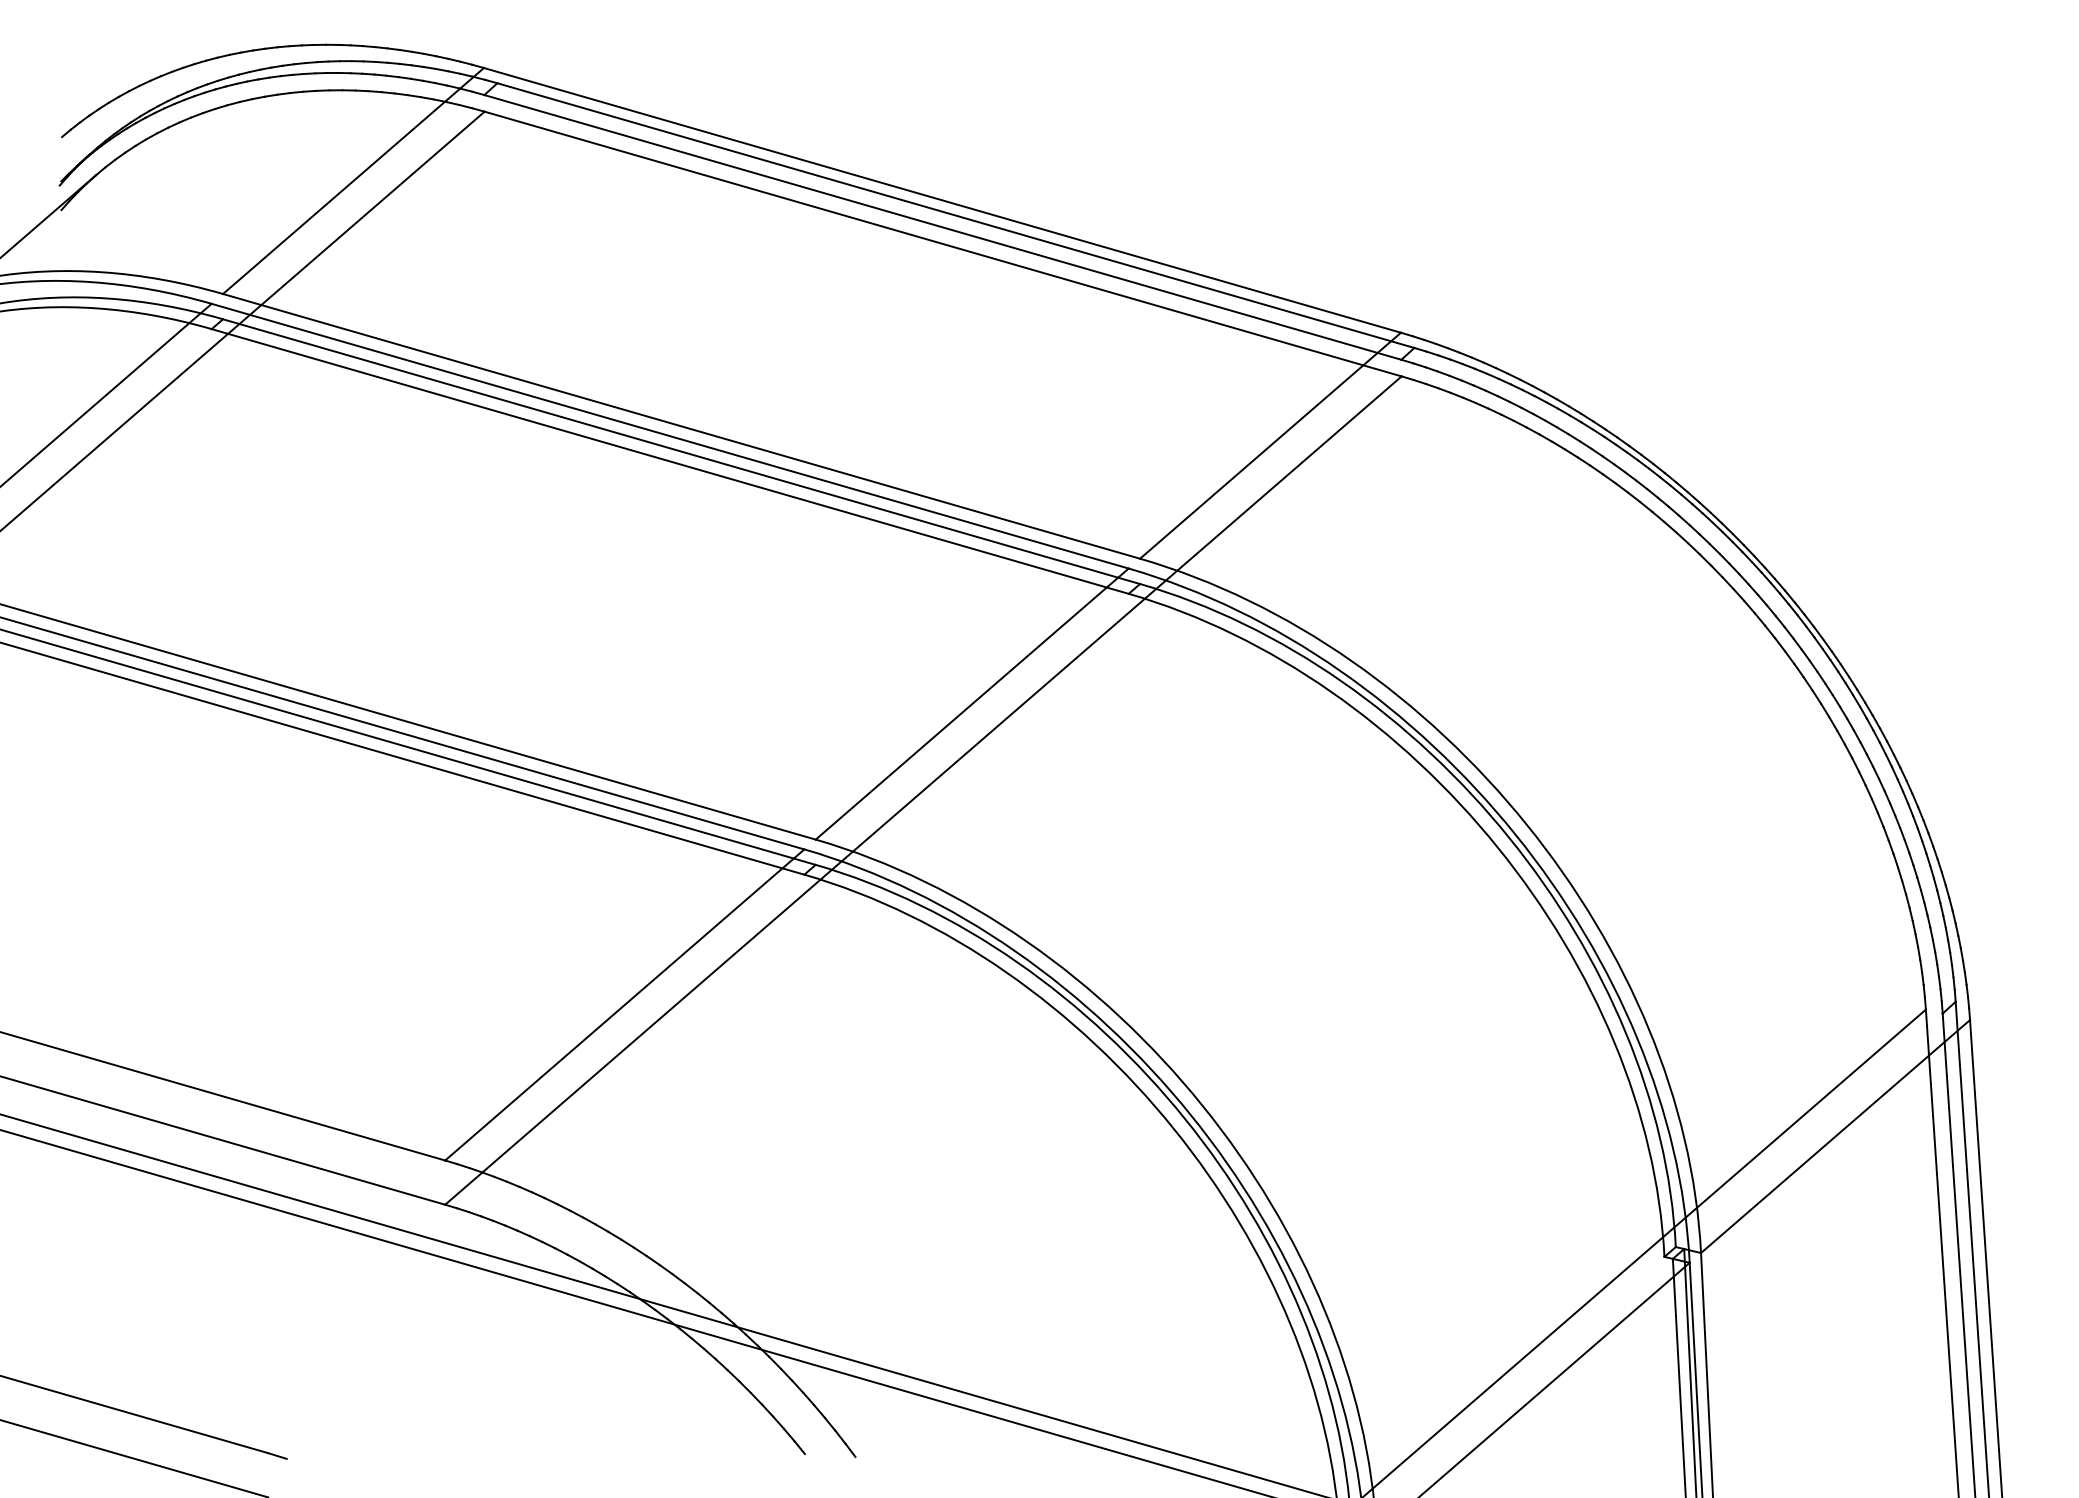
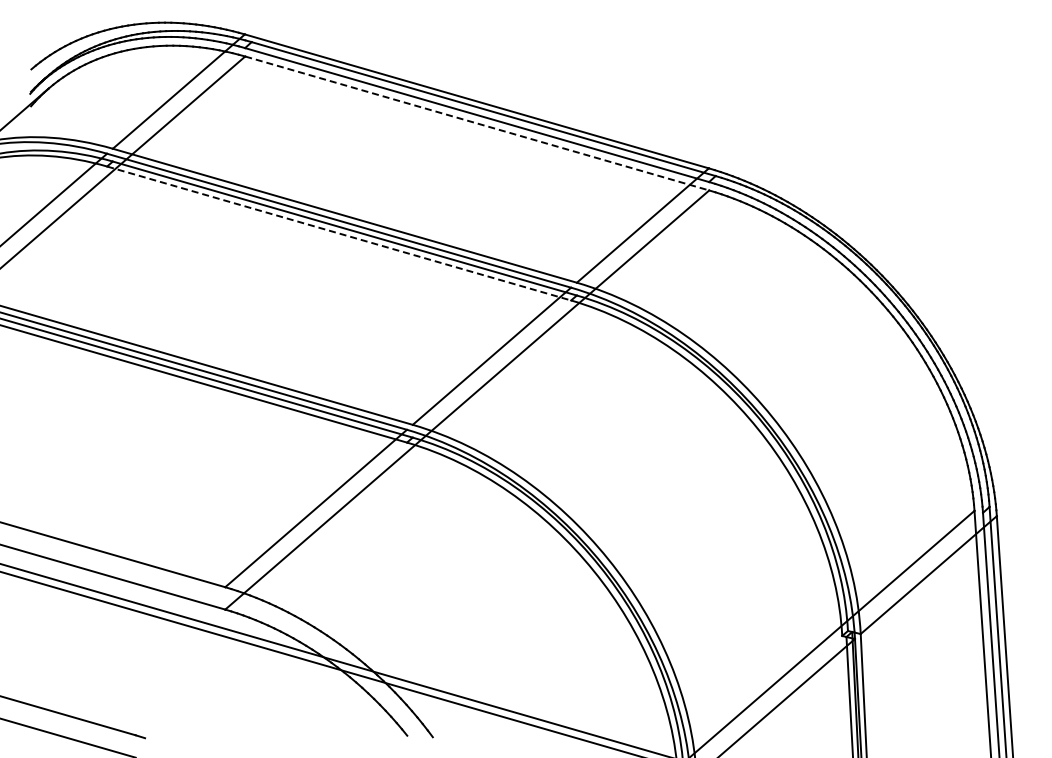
line: (943, 244) -> (477, 123), solid -> dashed
line: (670, 461) -> (339, 233), solid -> dashed

